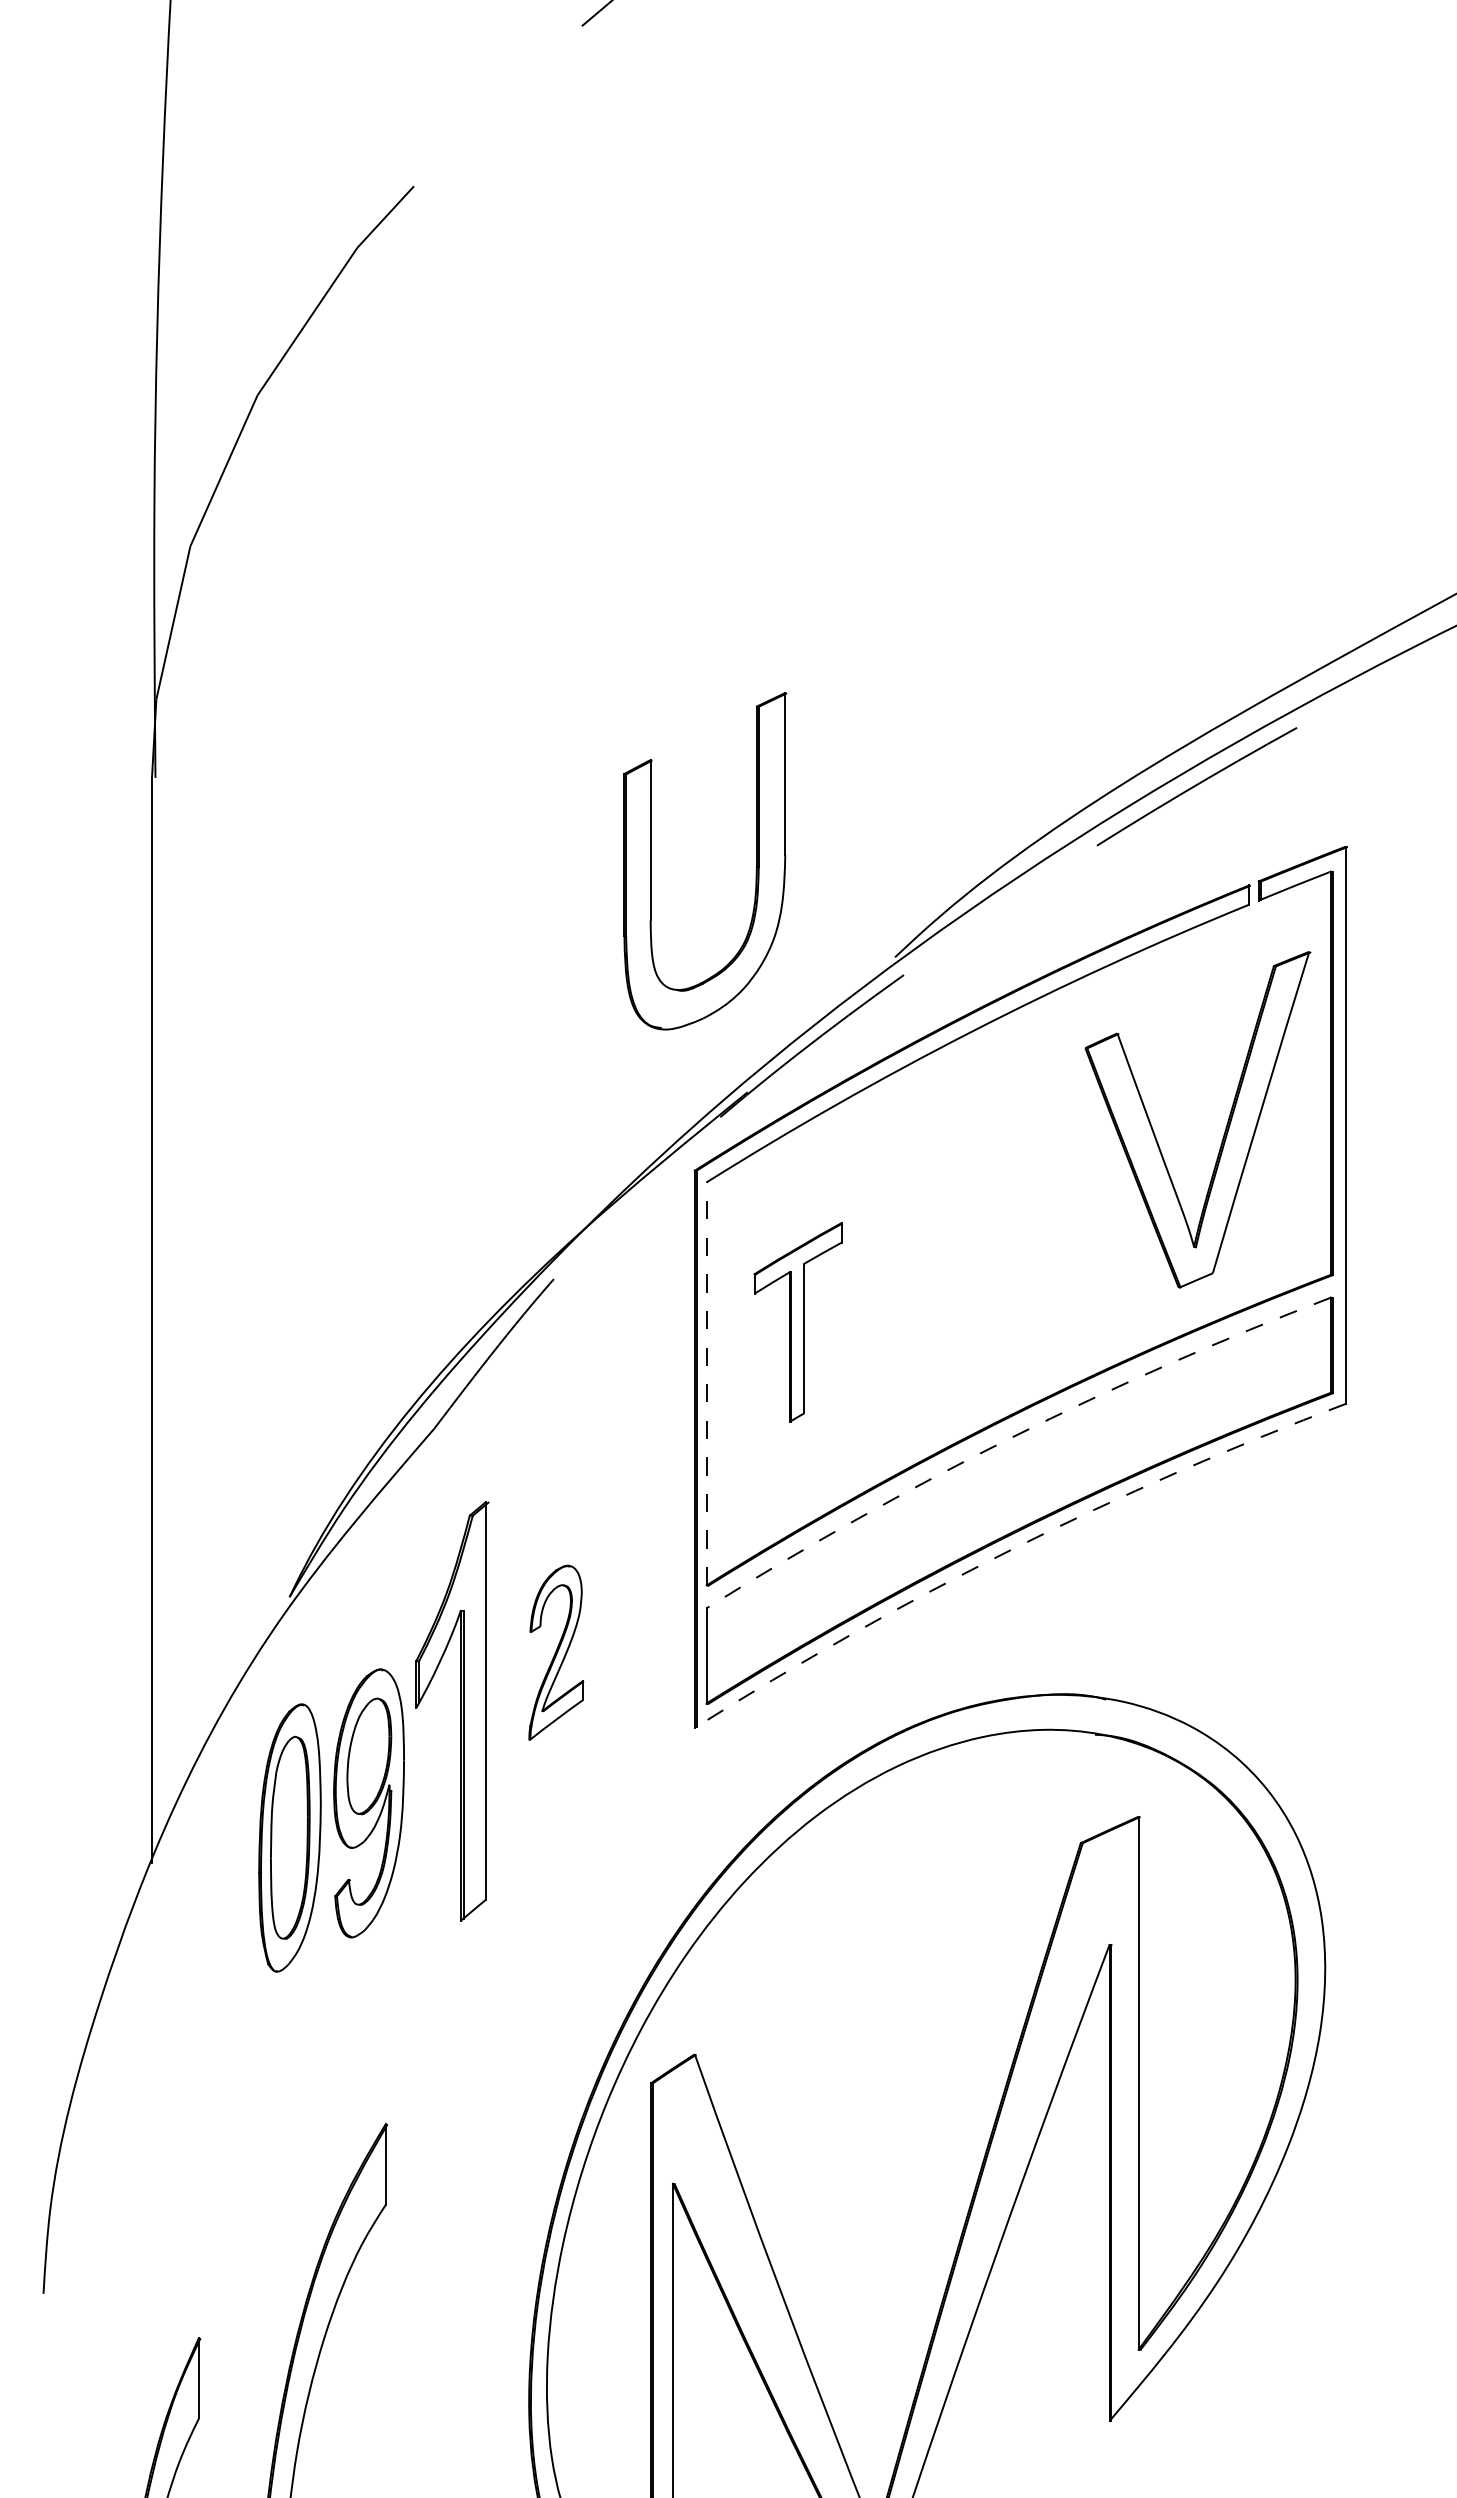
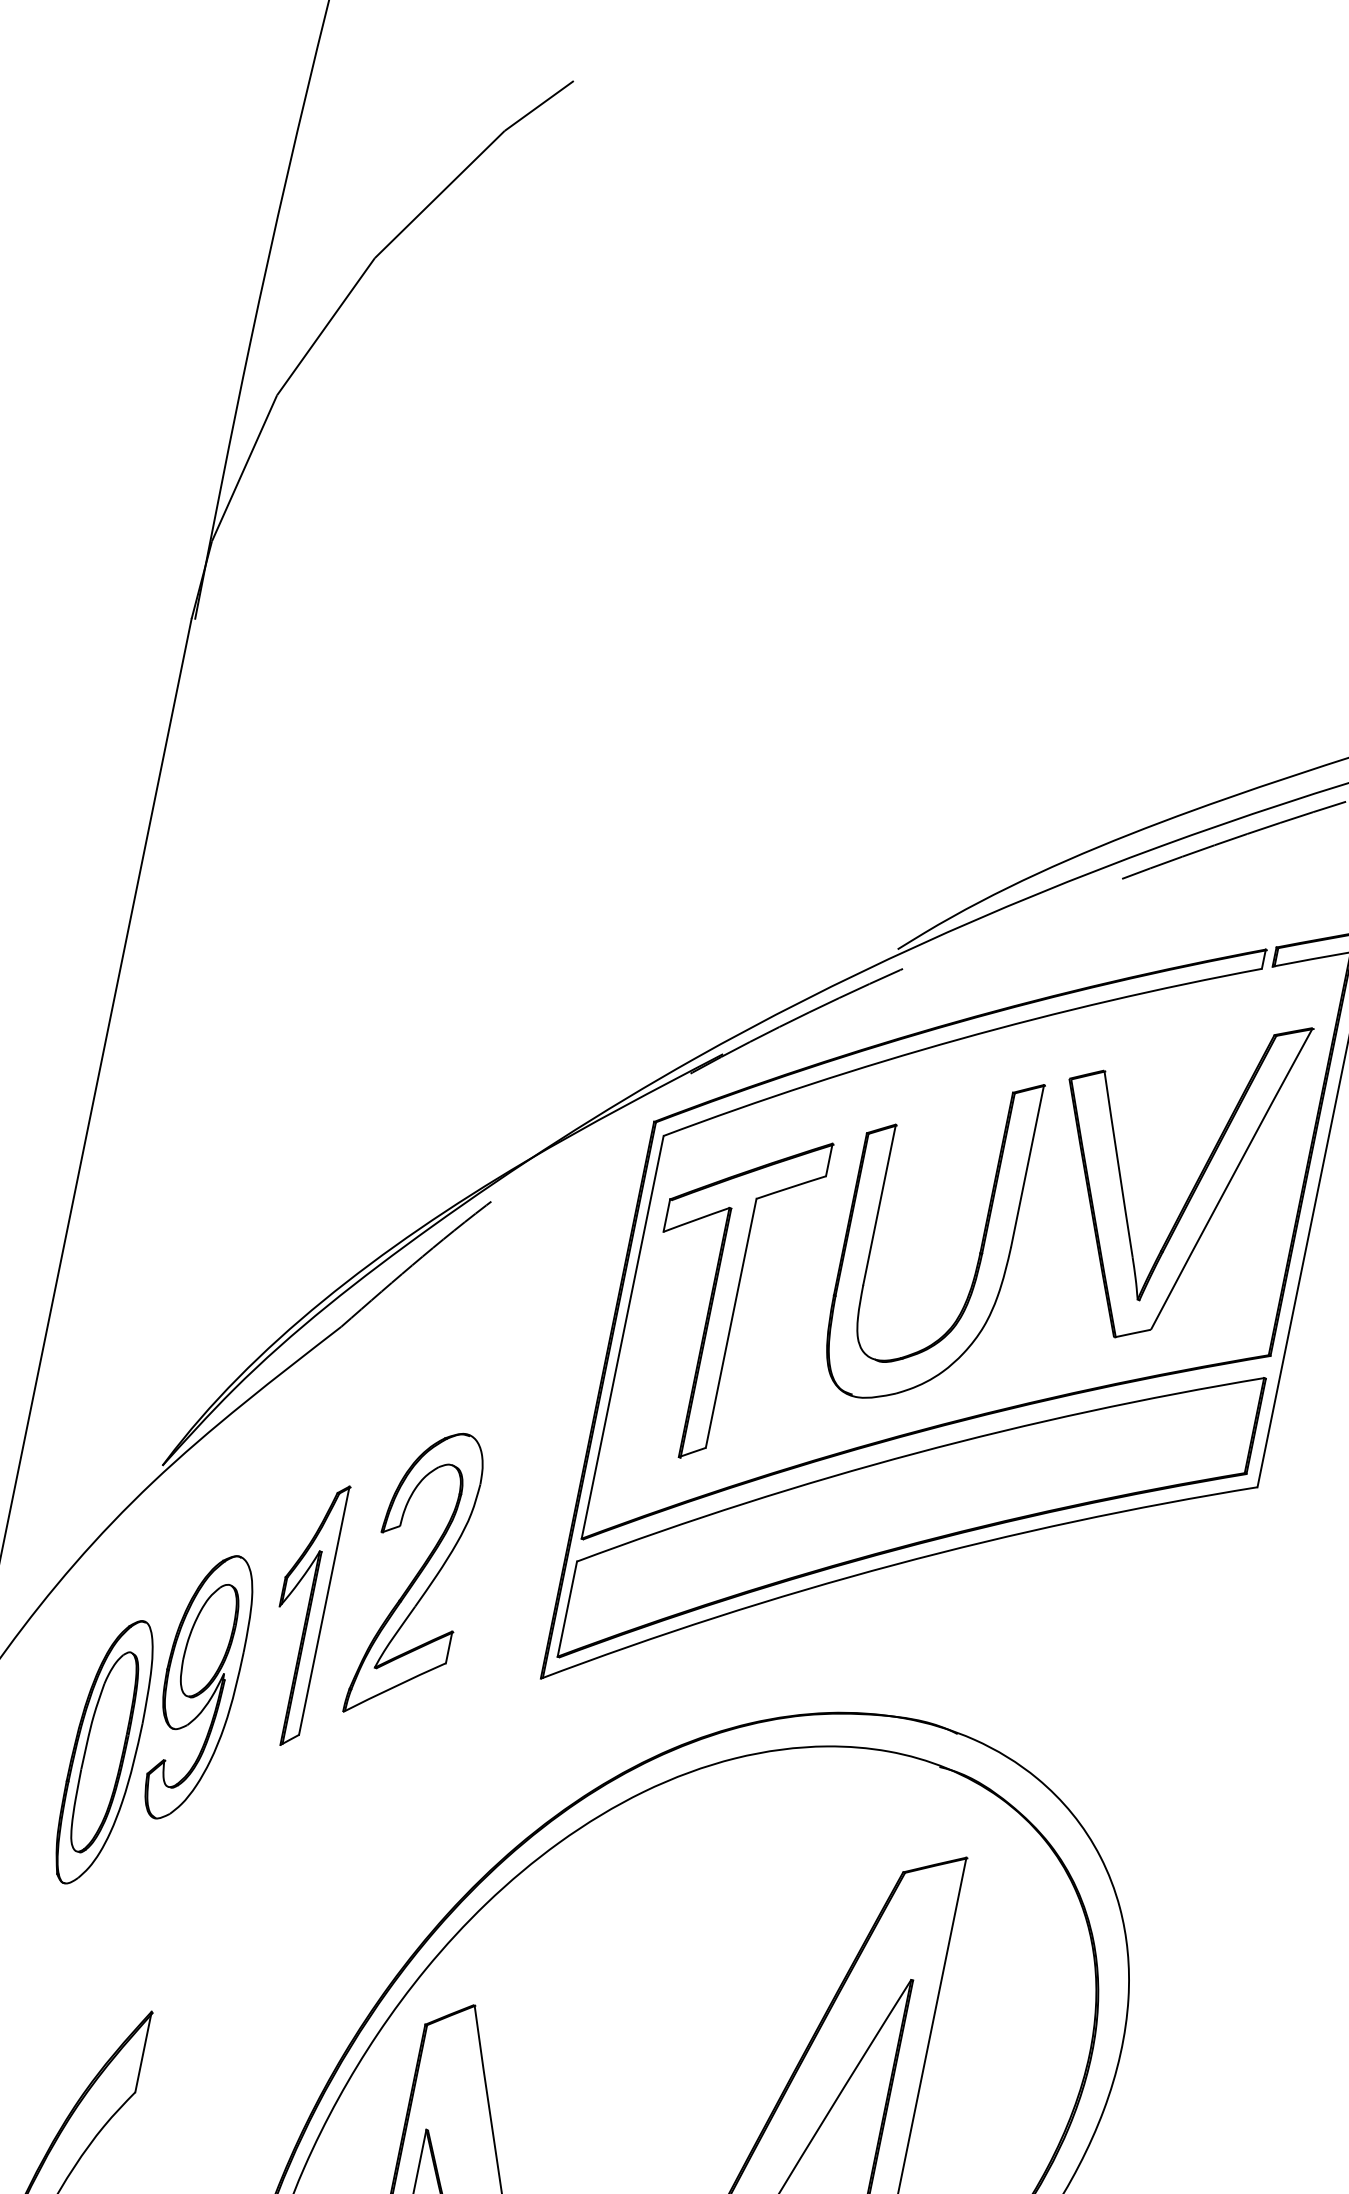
part: (755, 867) -> (978, 1253), moved
part: (798, 1322) -> (726, 1294), size x1.67
line: (706, 1383) -> (622, 1336), dashed -> solid
arc: (1011, 1437) -> (916, 1452), dashed -> solid
arc: (1012, 1549) -> (894, 1565), dashed -> solid
part: (556, 1652) -> (418, 1575), size x1.67
part: (451, 1711) -> (301, 1612), size x0.62
part: (289, 1837) -> (104, 1751), moved

